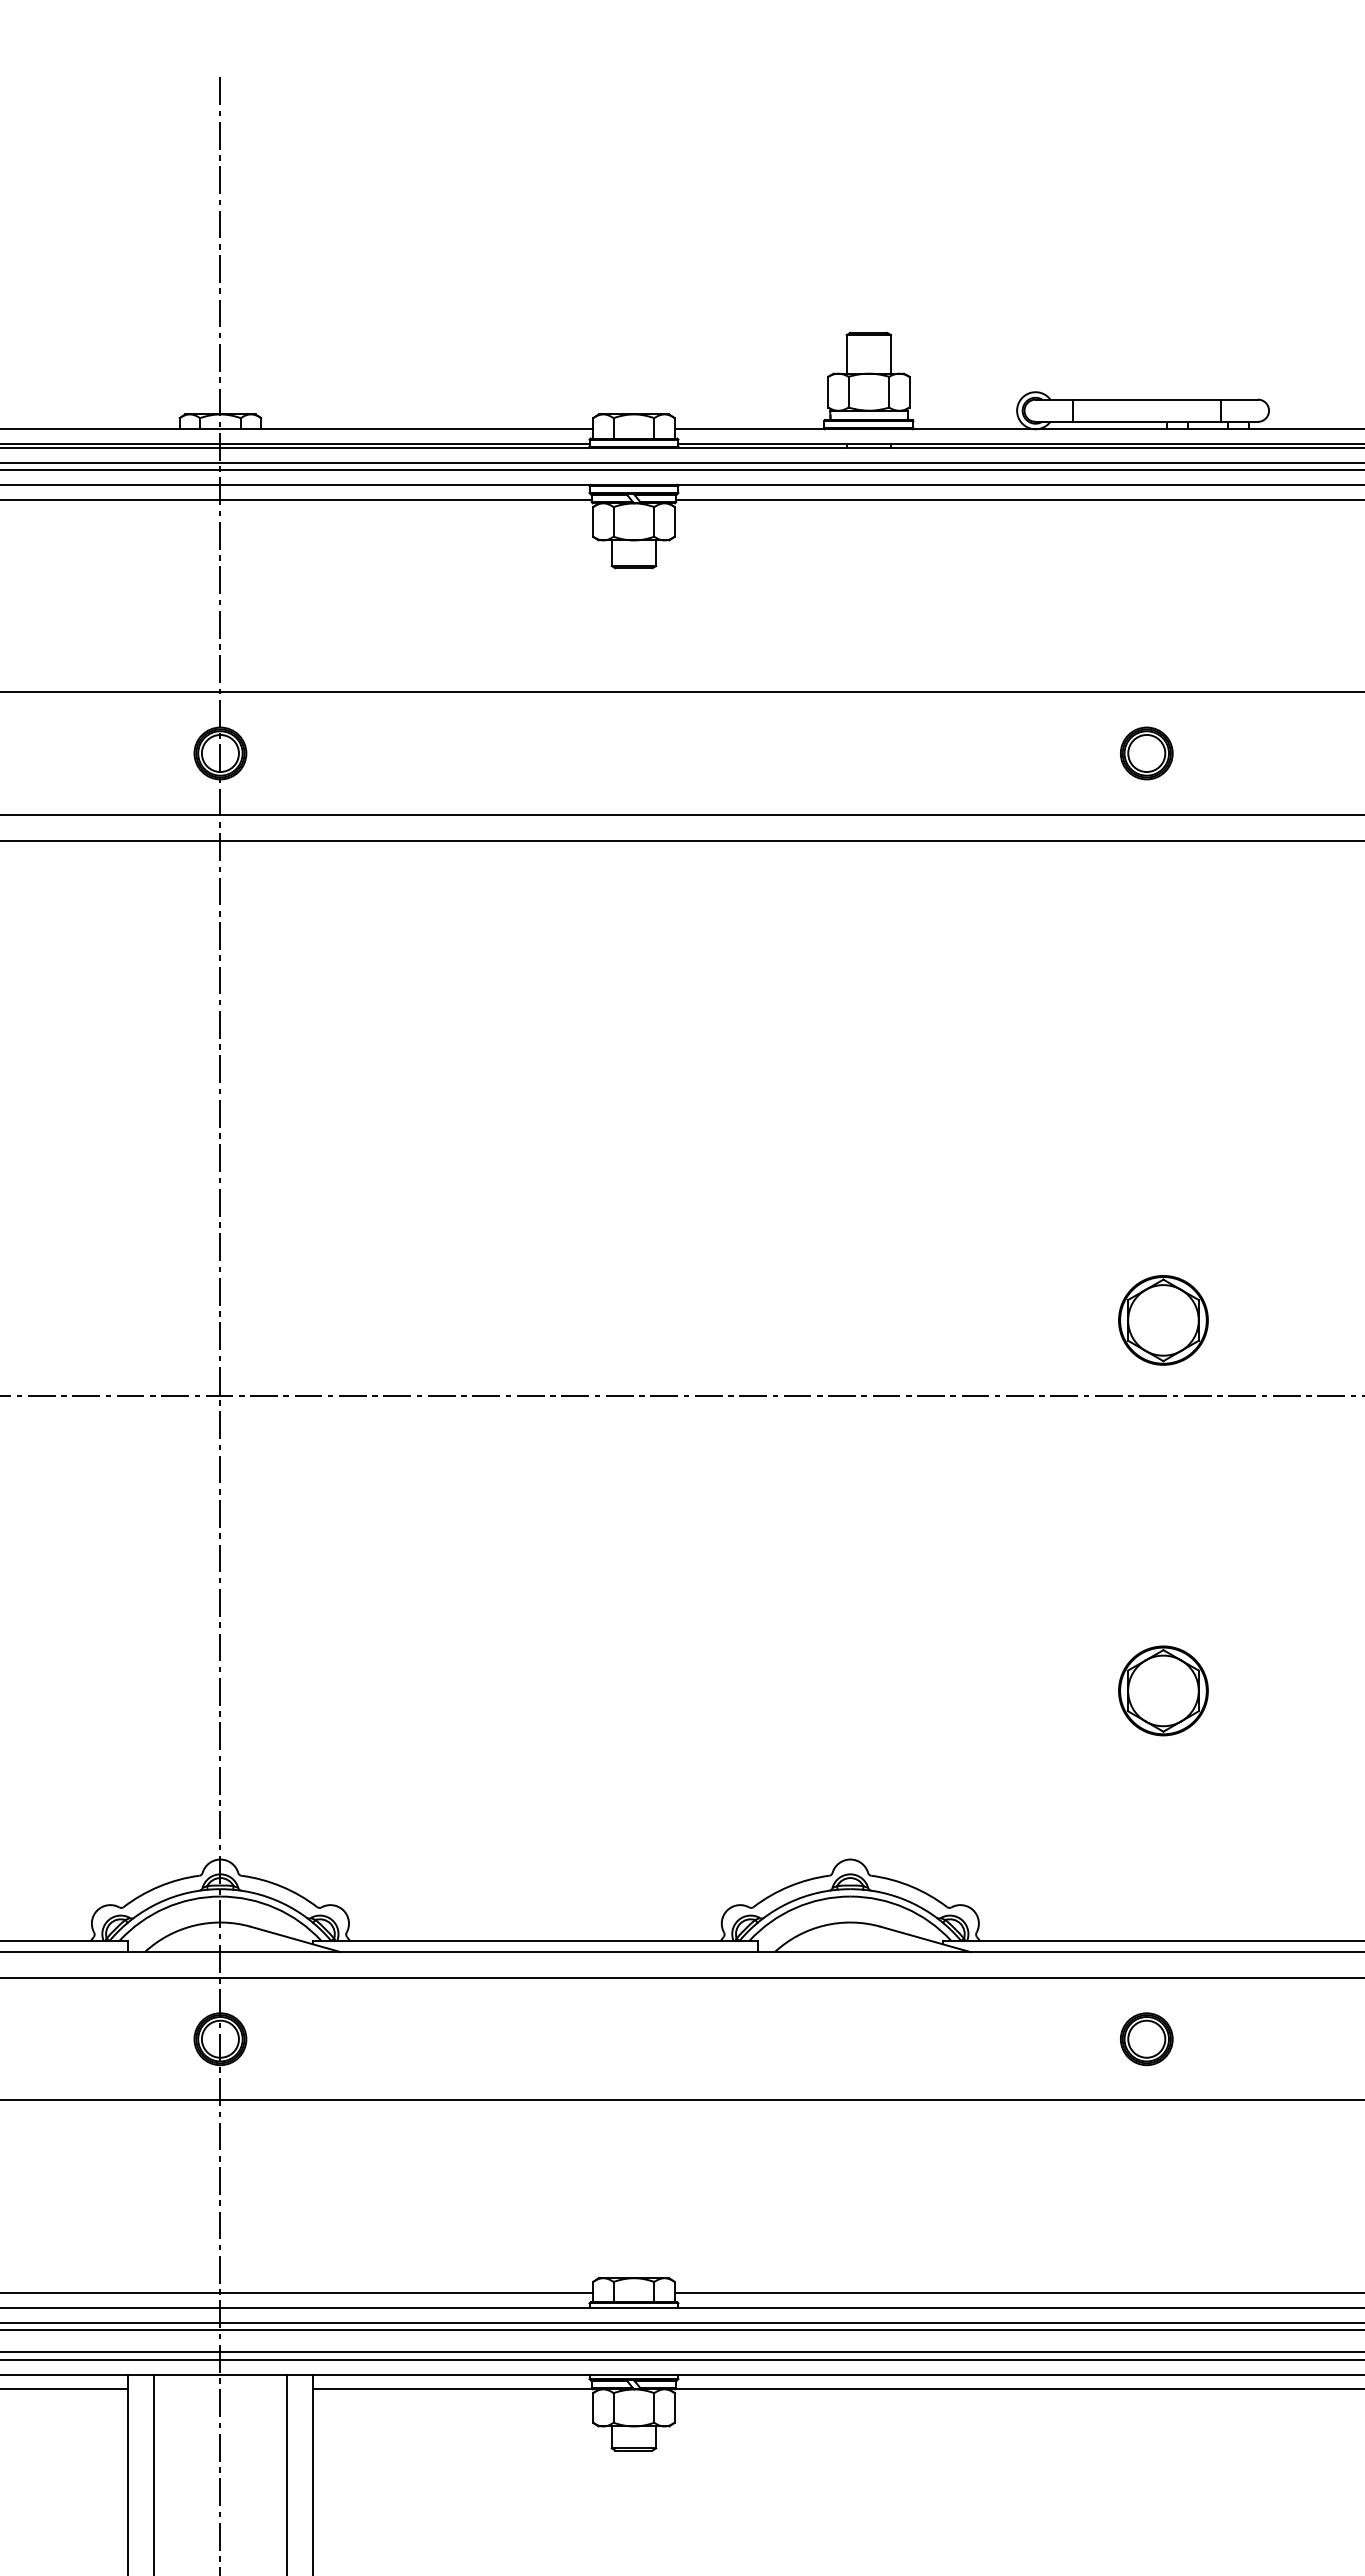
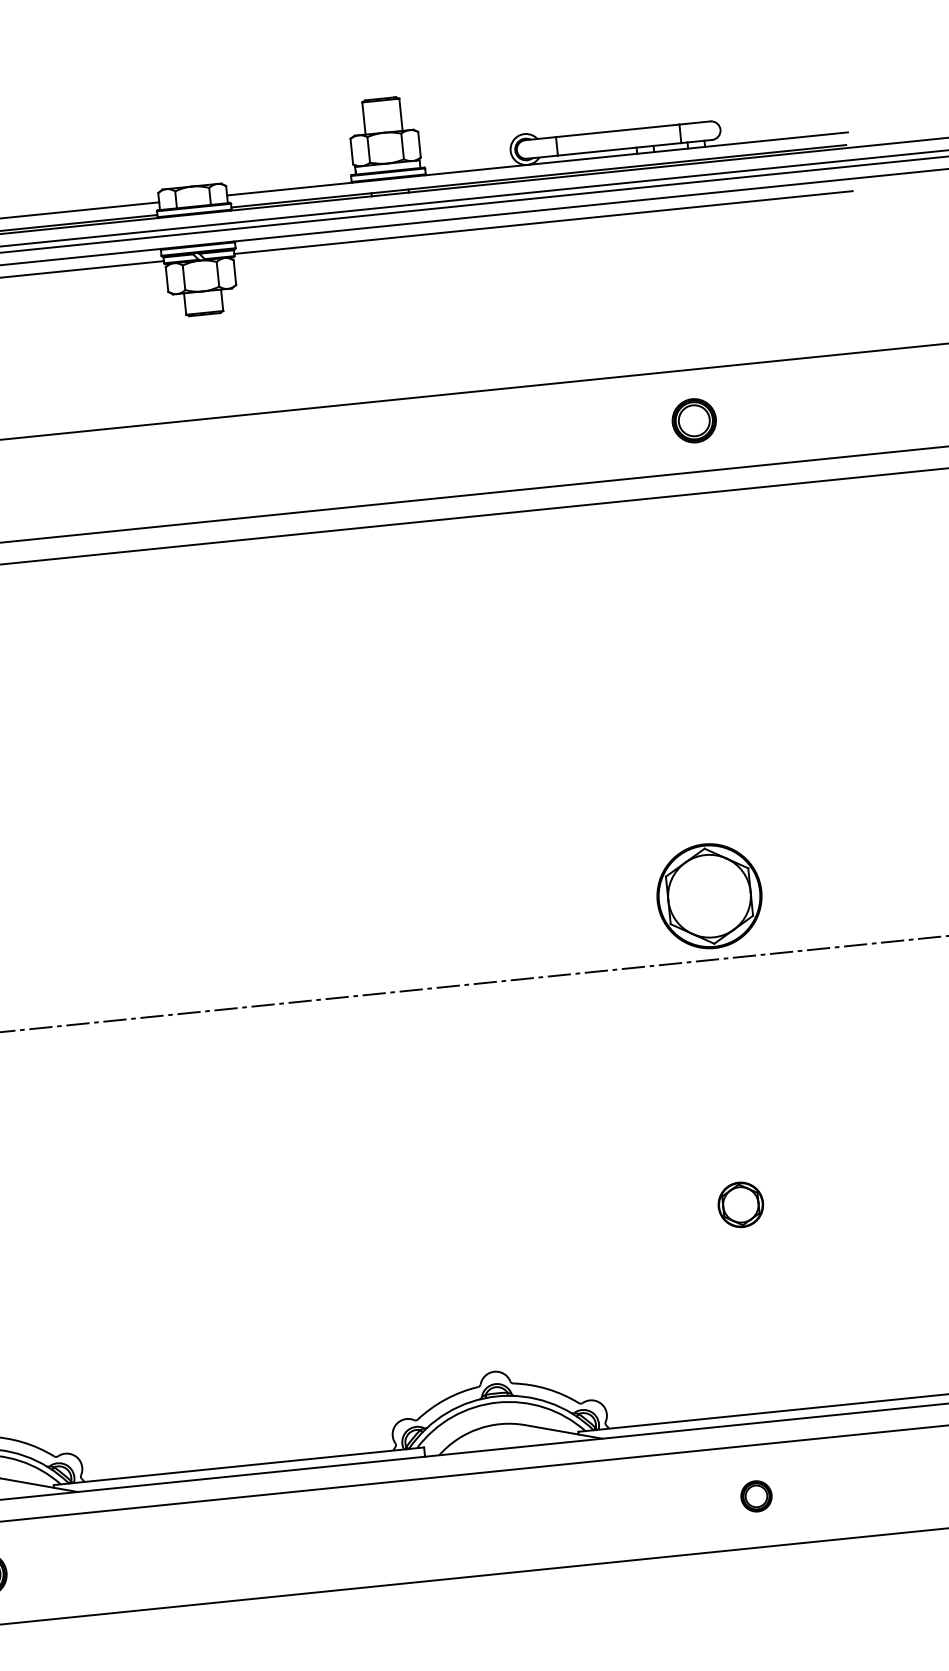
part: (1146, 753) -> (694, 420), moved
part: (1163, 1320) -> (709, 896), size x1.4
part: (1163, 1690) -> (740, 1204), size x0.6
part: (1146, 2039) -> (756, 1496), size x0.7

